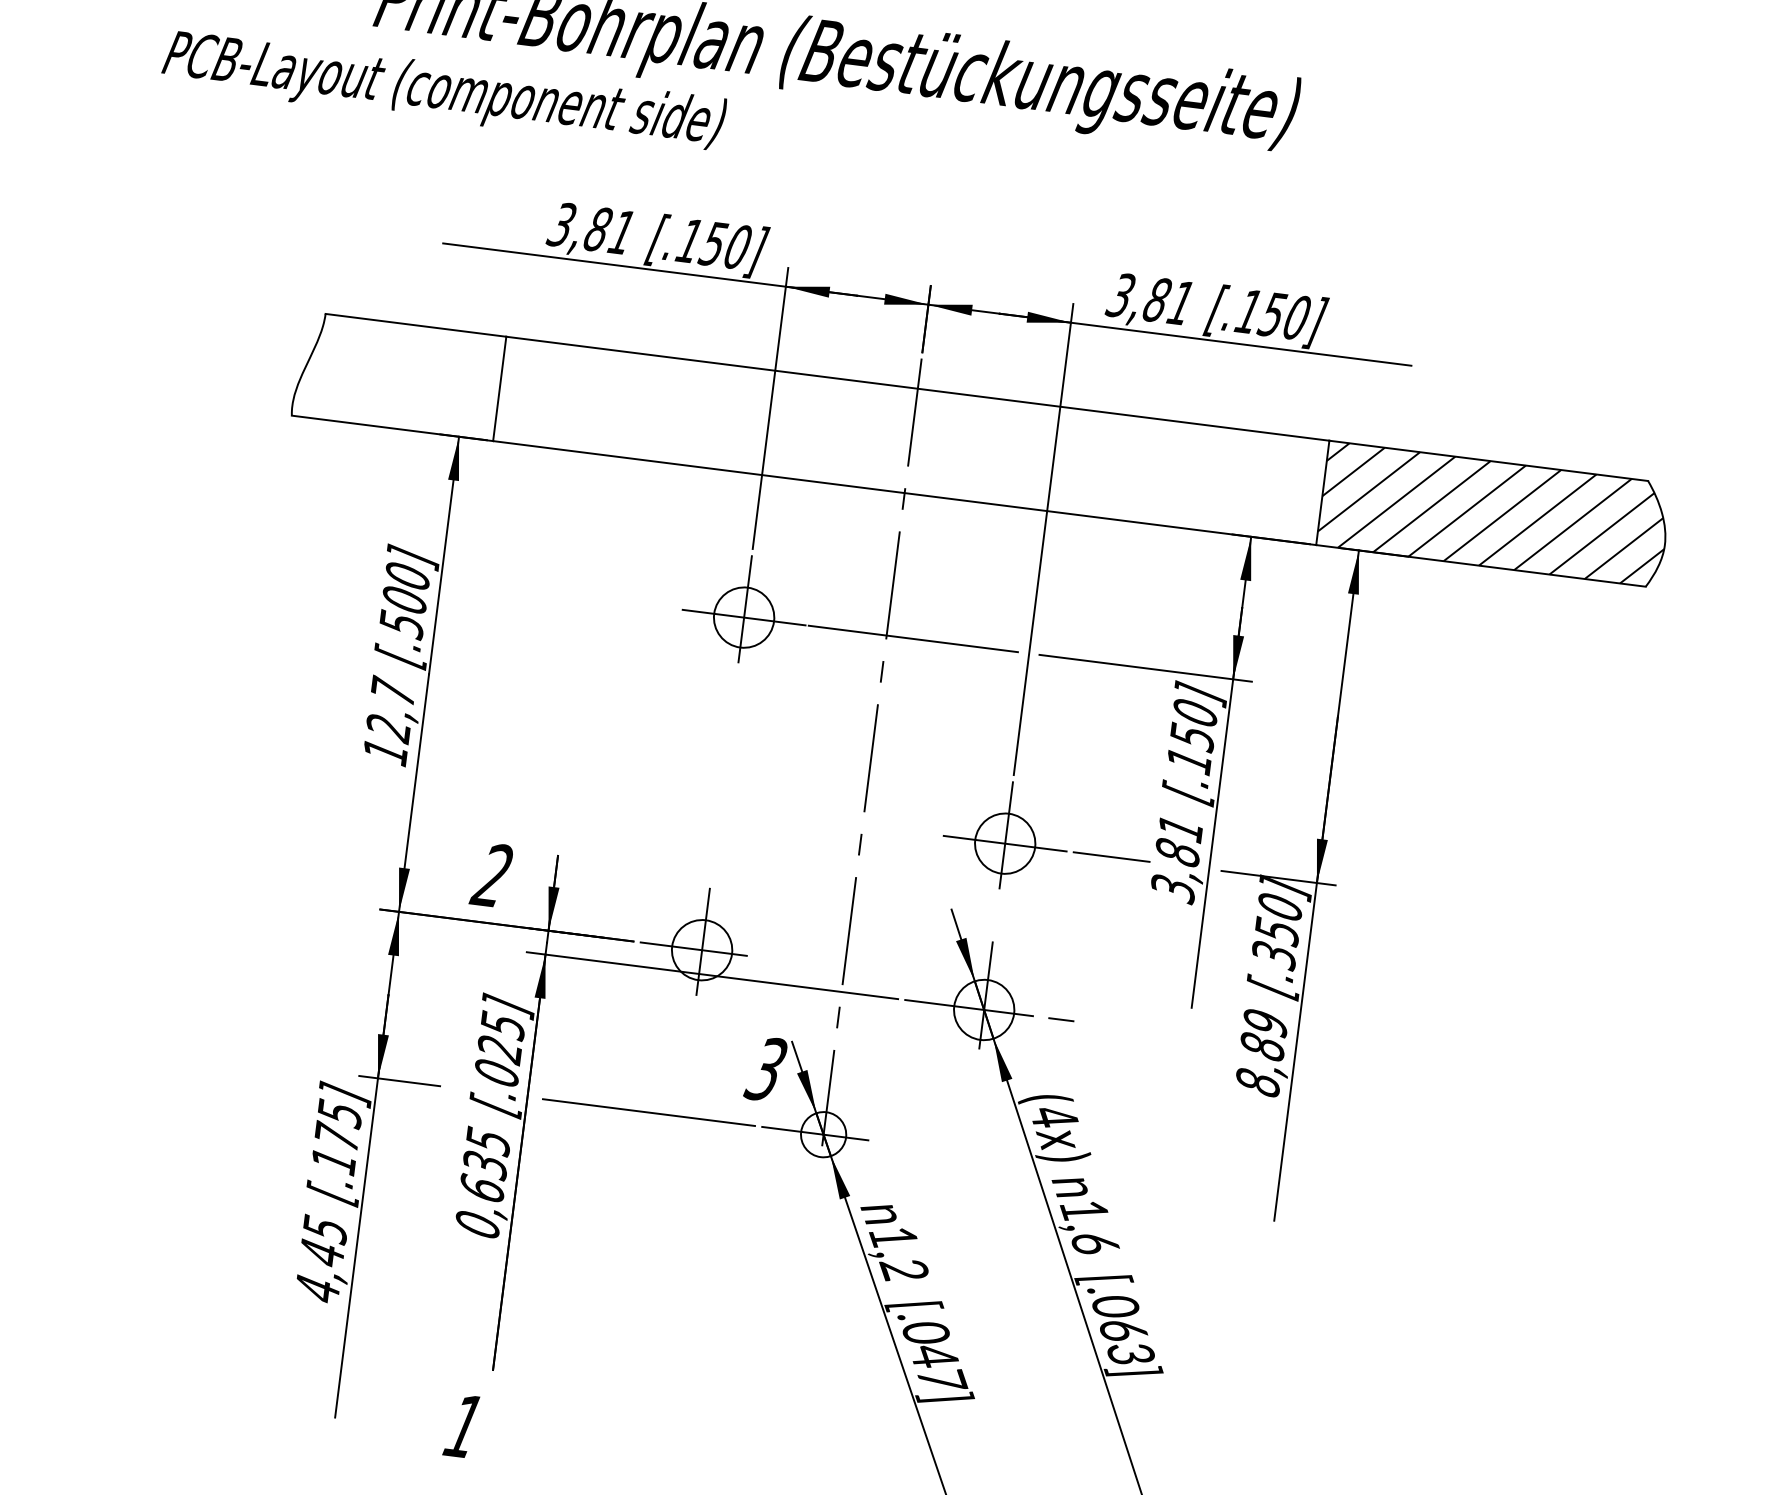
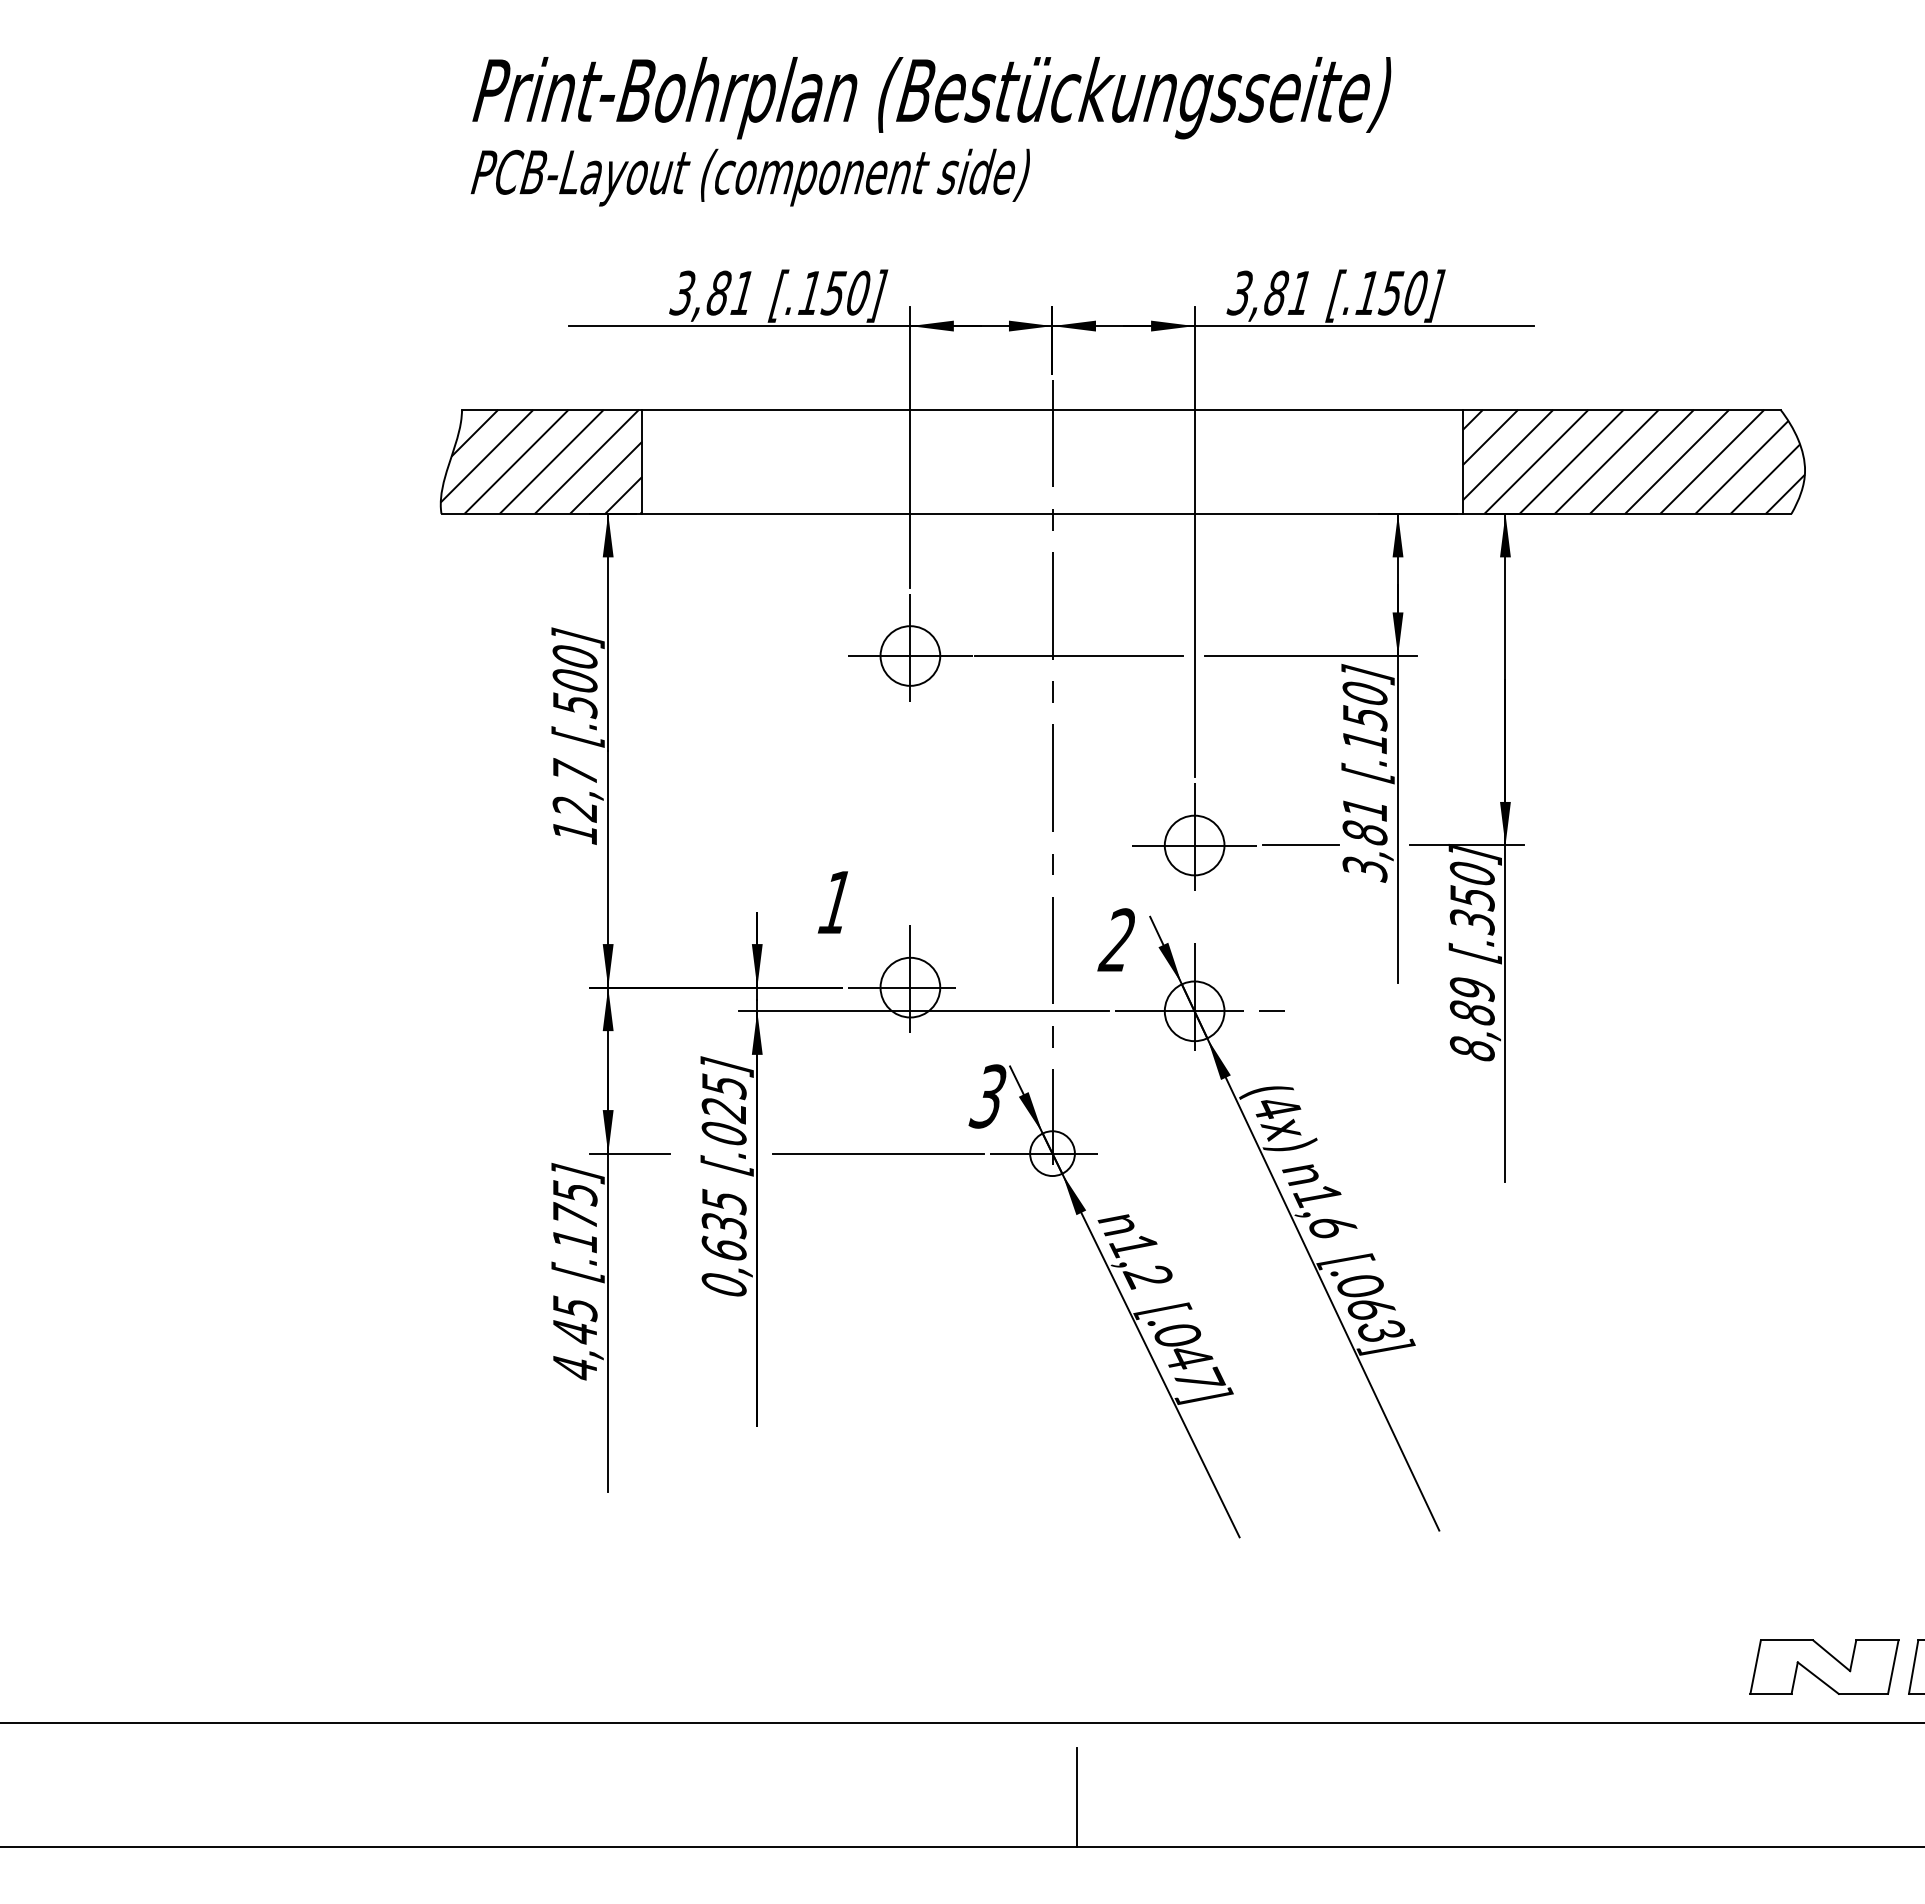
text: (442, 91) -> (749, 177), moved
hatch: (398, 375) -> (541, 461), added
text: (490, 874) -> (1115, 939), moved
text: (460, 1425) -> (832, 902), moved

